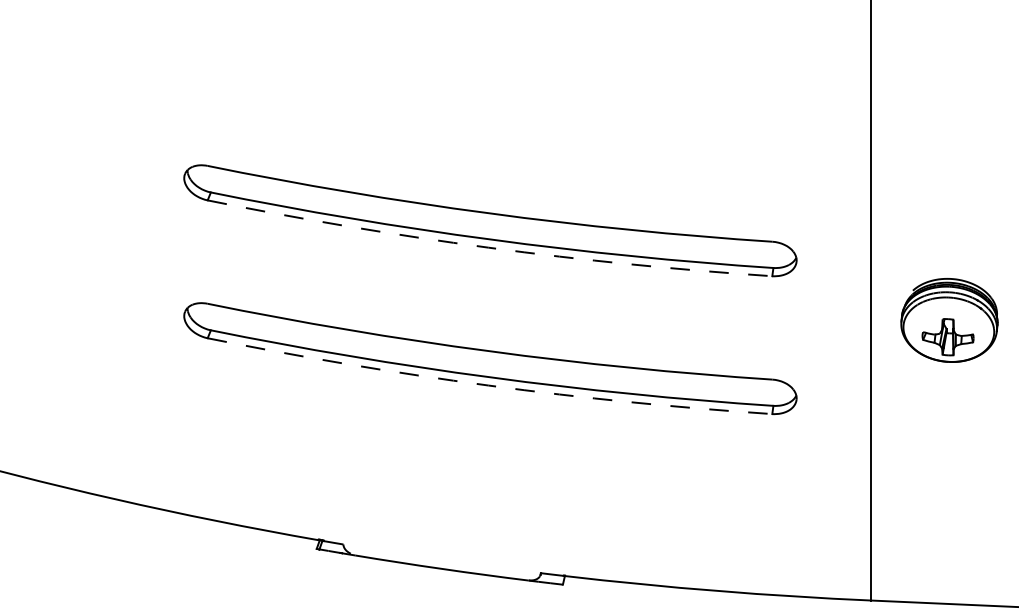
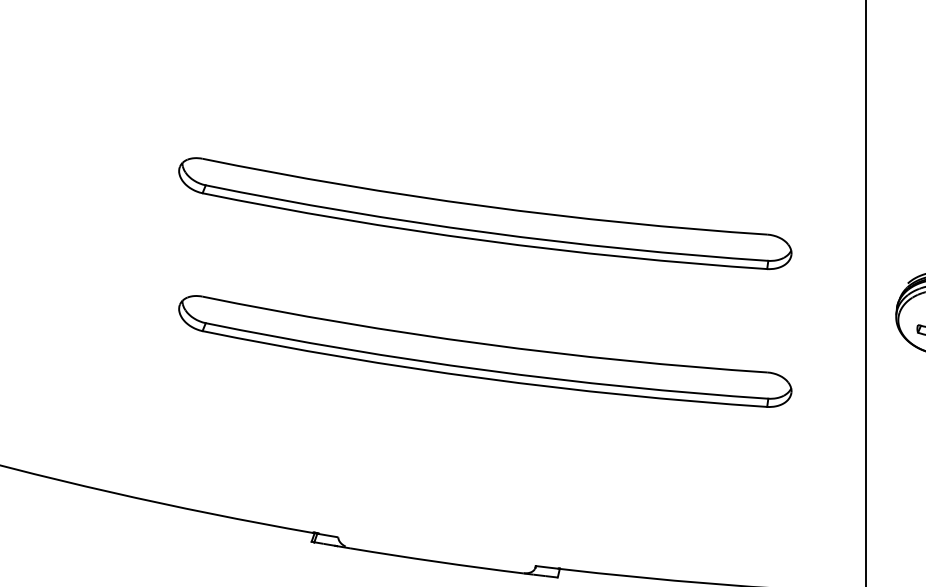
arc: (488, 247) -> (483, 240), dashed -> solid
arc: (488, 385) -> (483, 378), dashed -> solid

